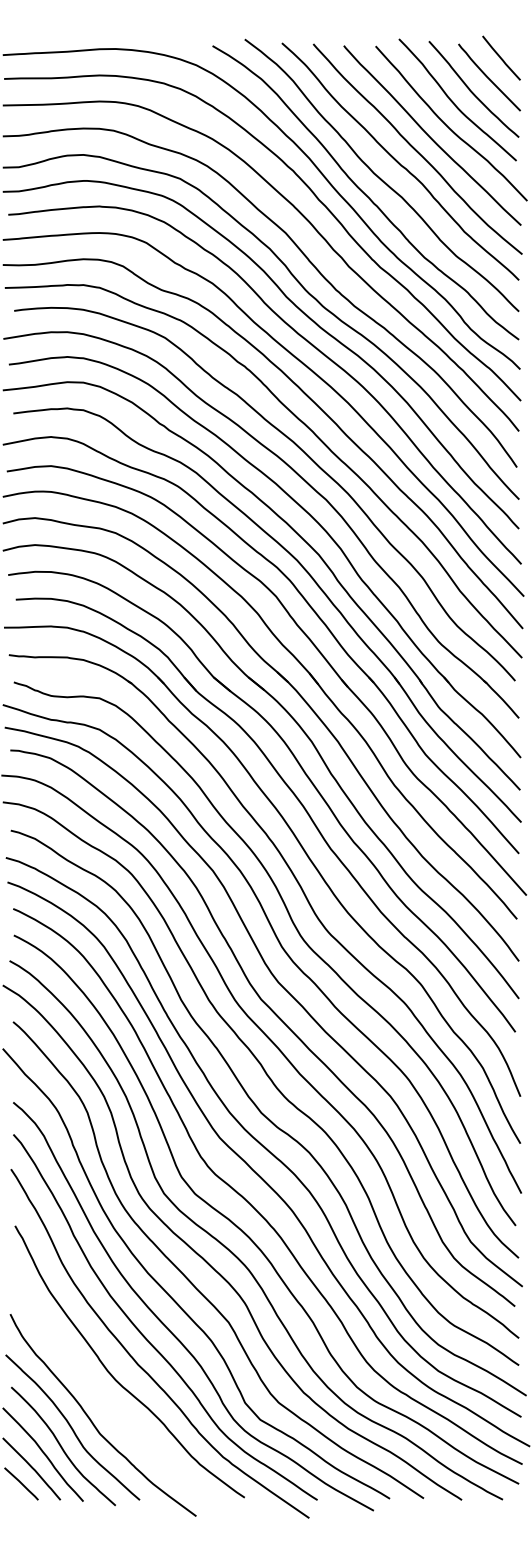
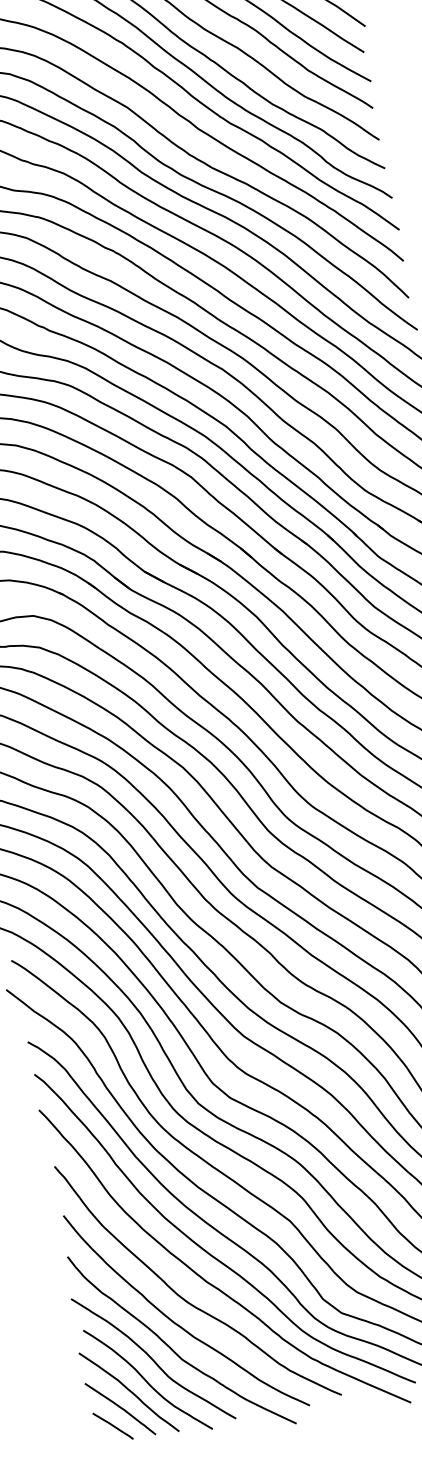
curve: (99, 1395) -> (174, 1321), added

